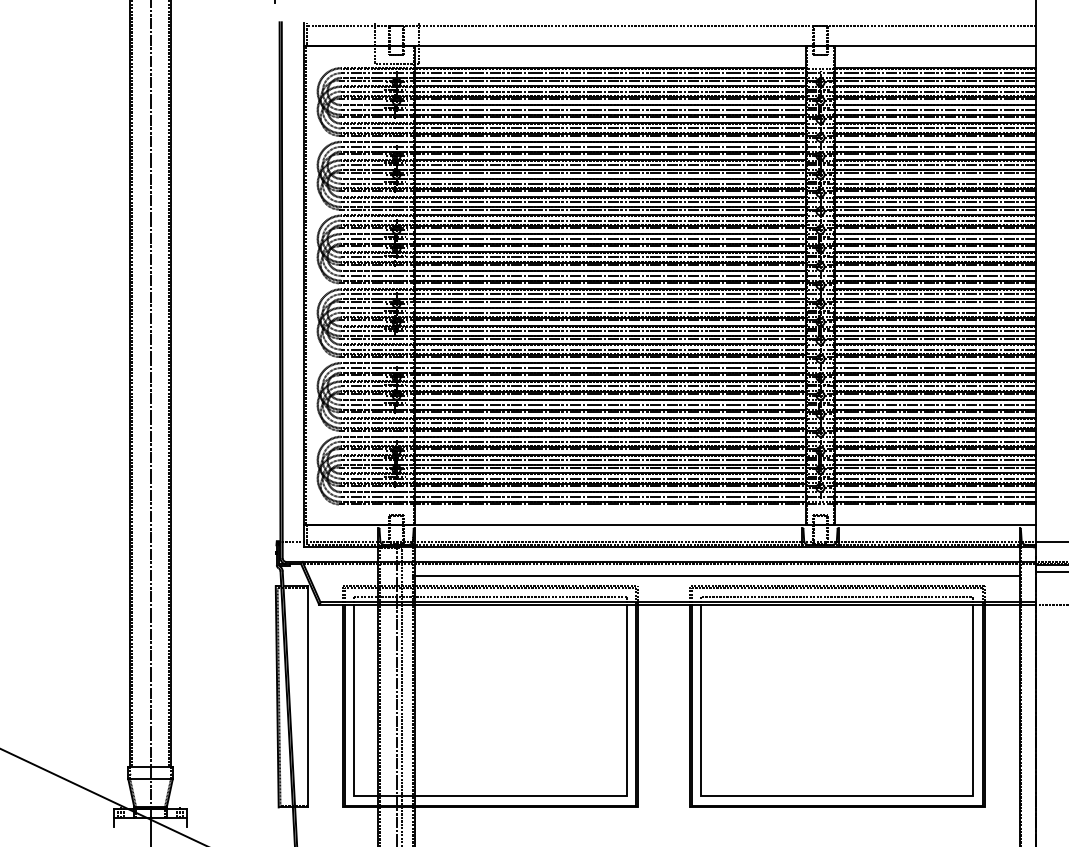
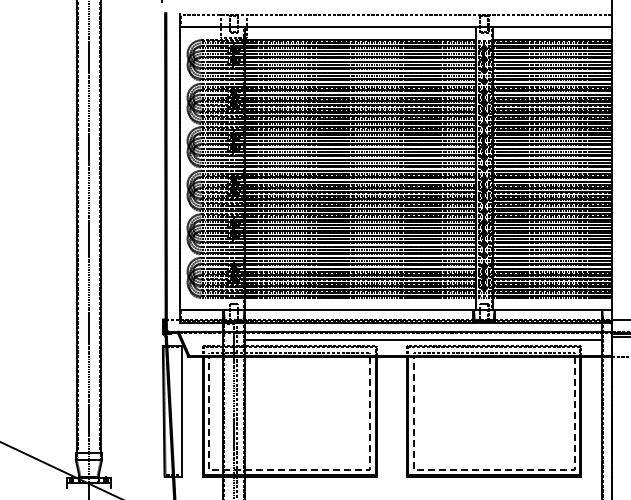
line: (490, 797) -> (289, 470), solid -> dashed
line: (836, 797) -> (493, 470), solid -> dashed

